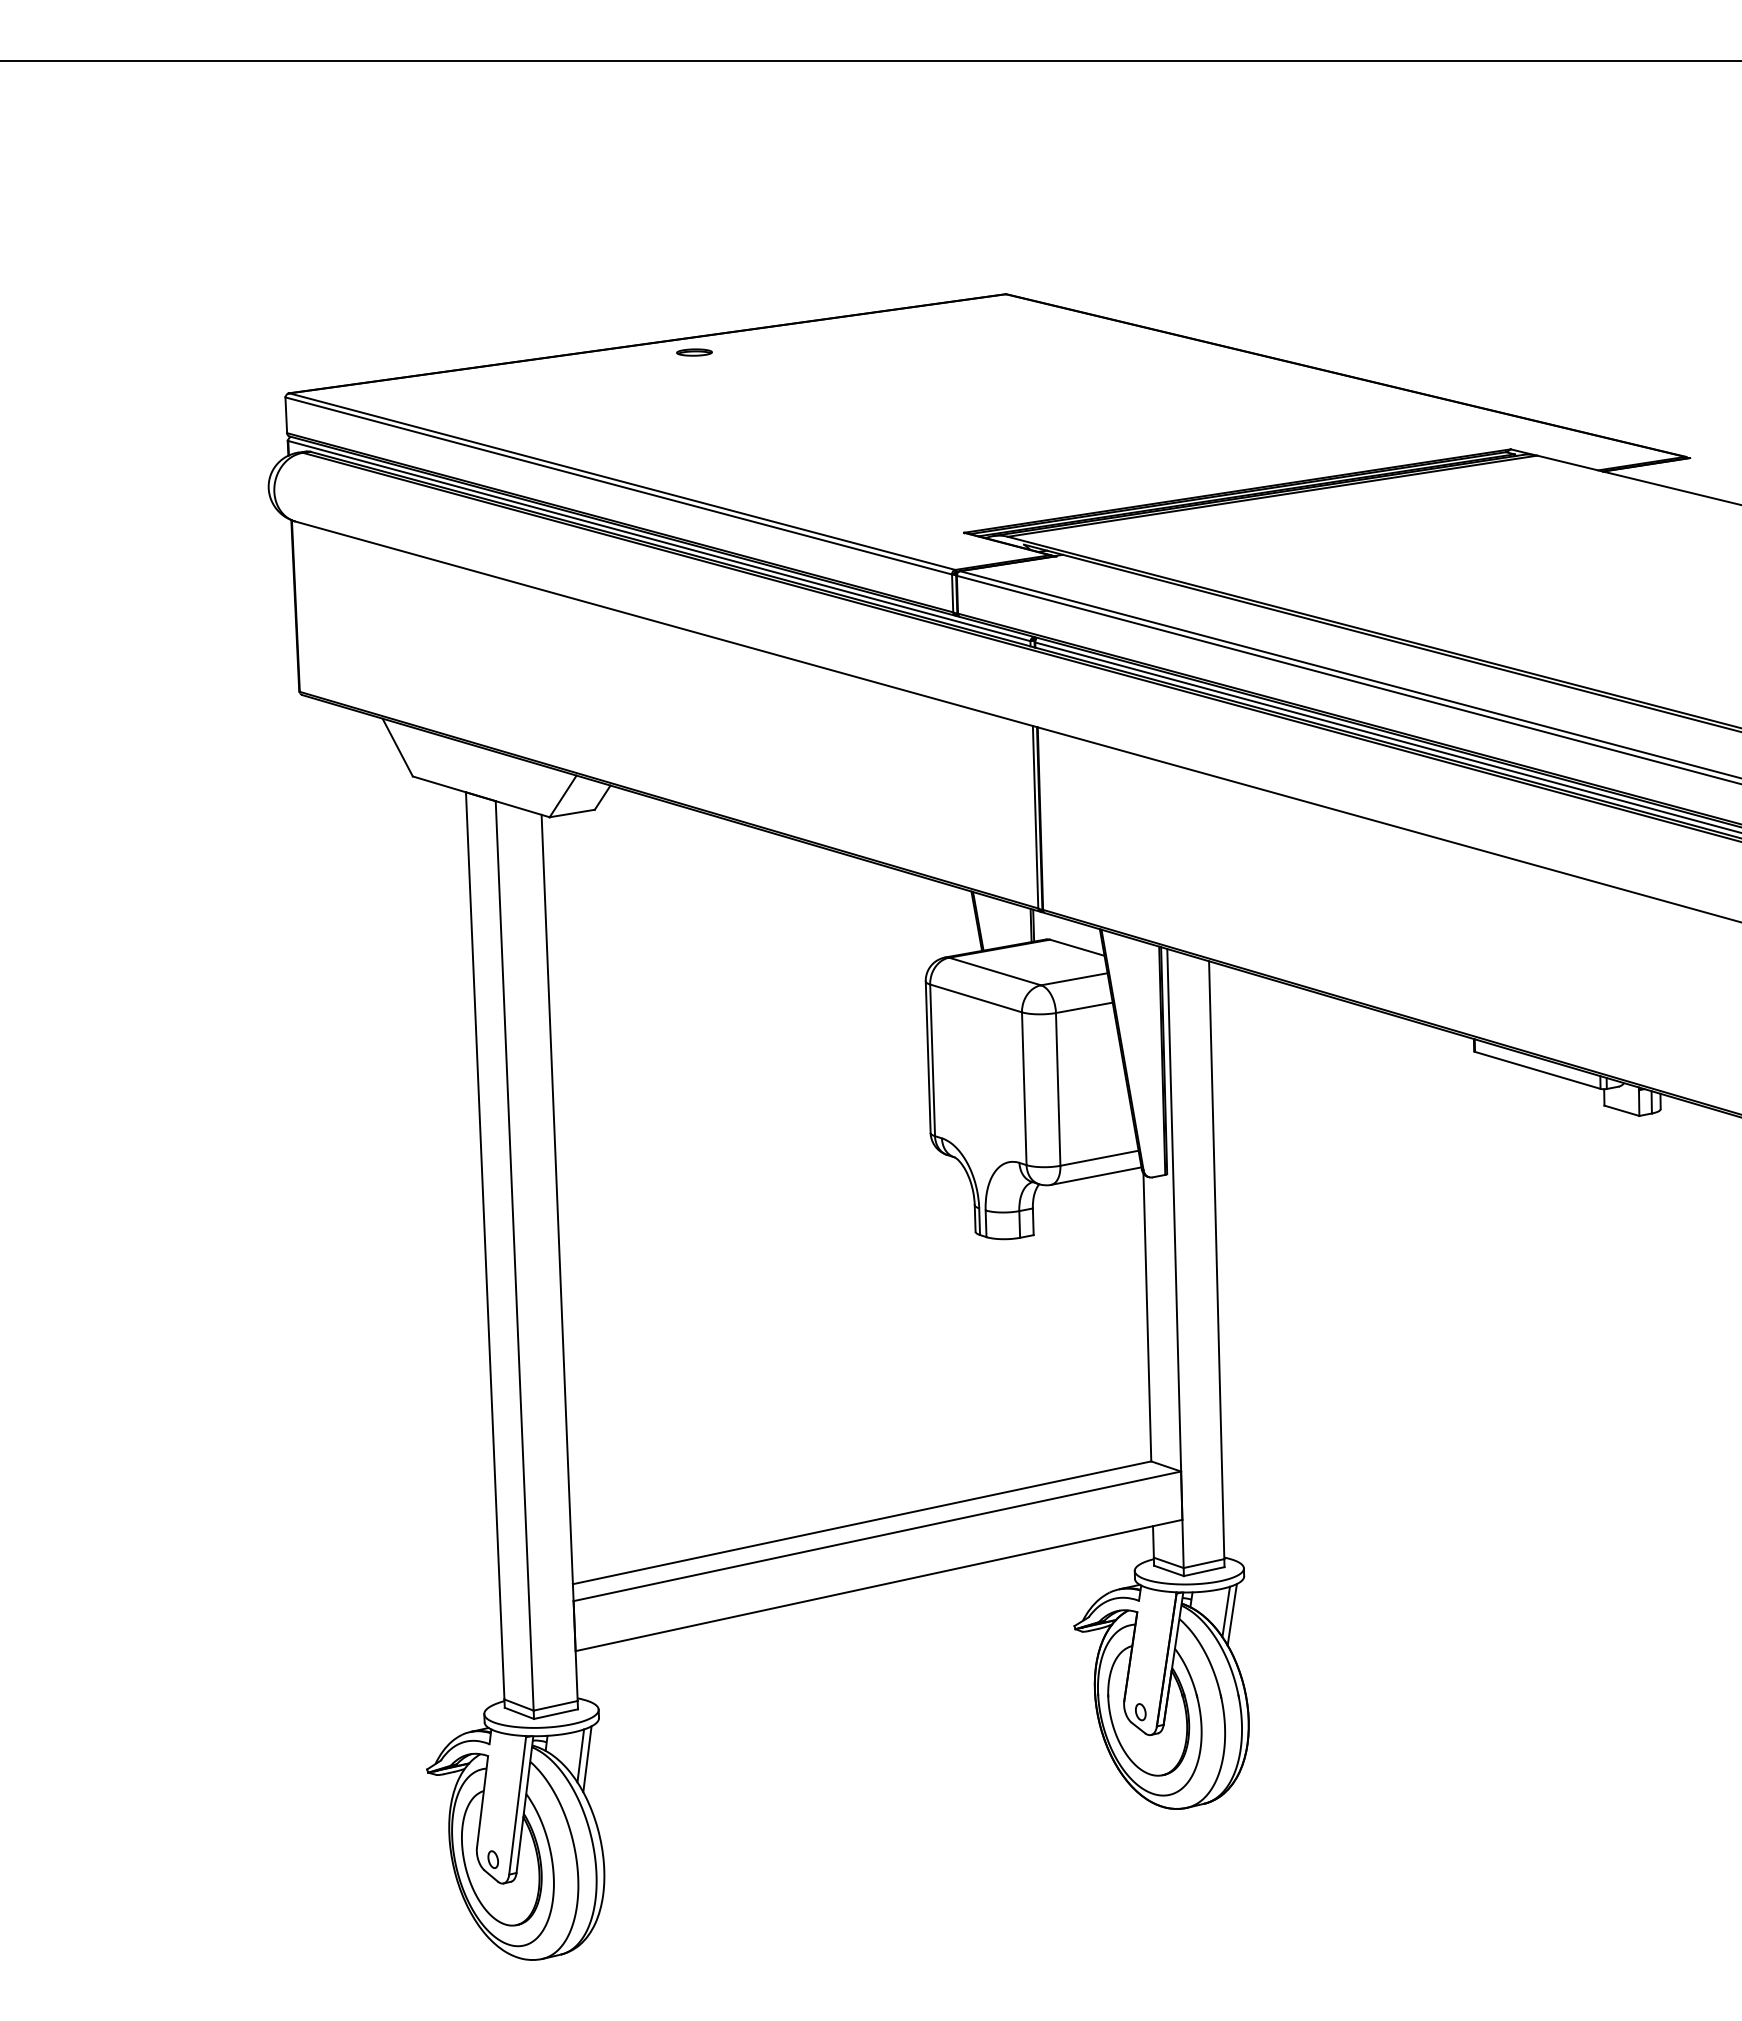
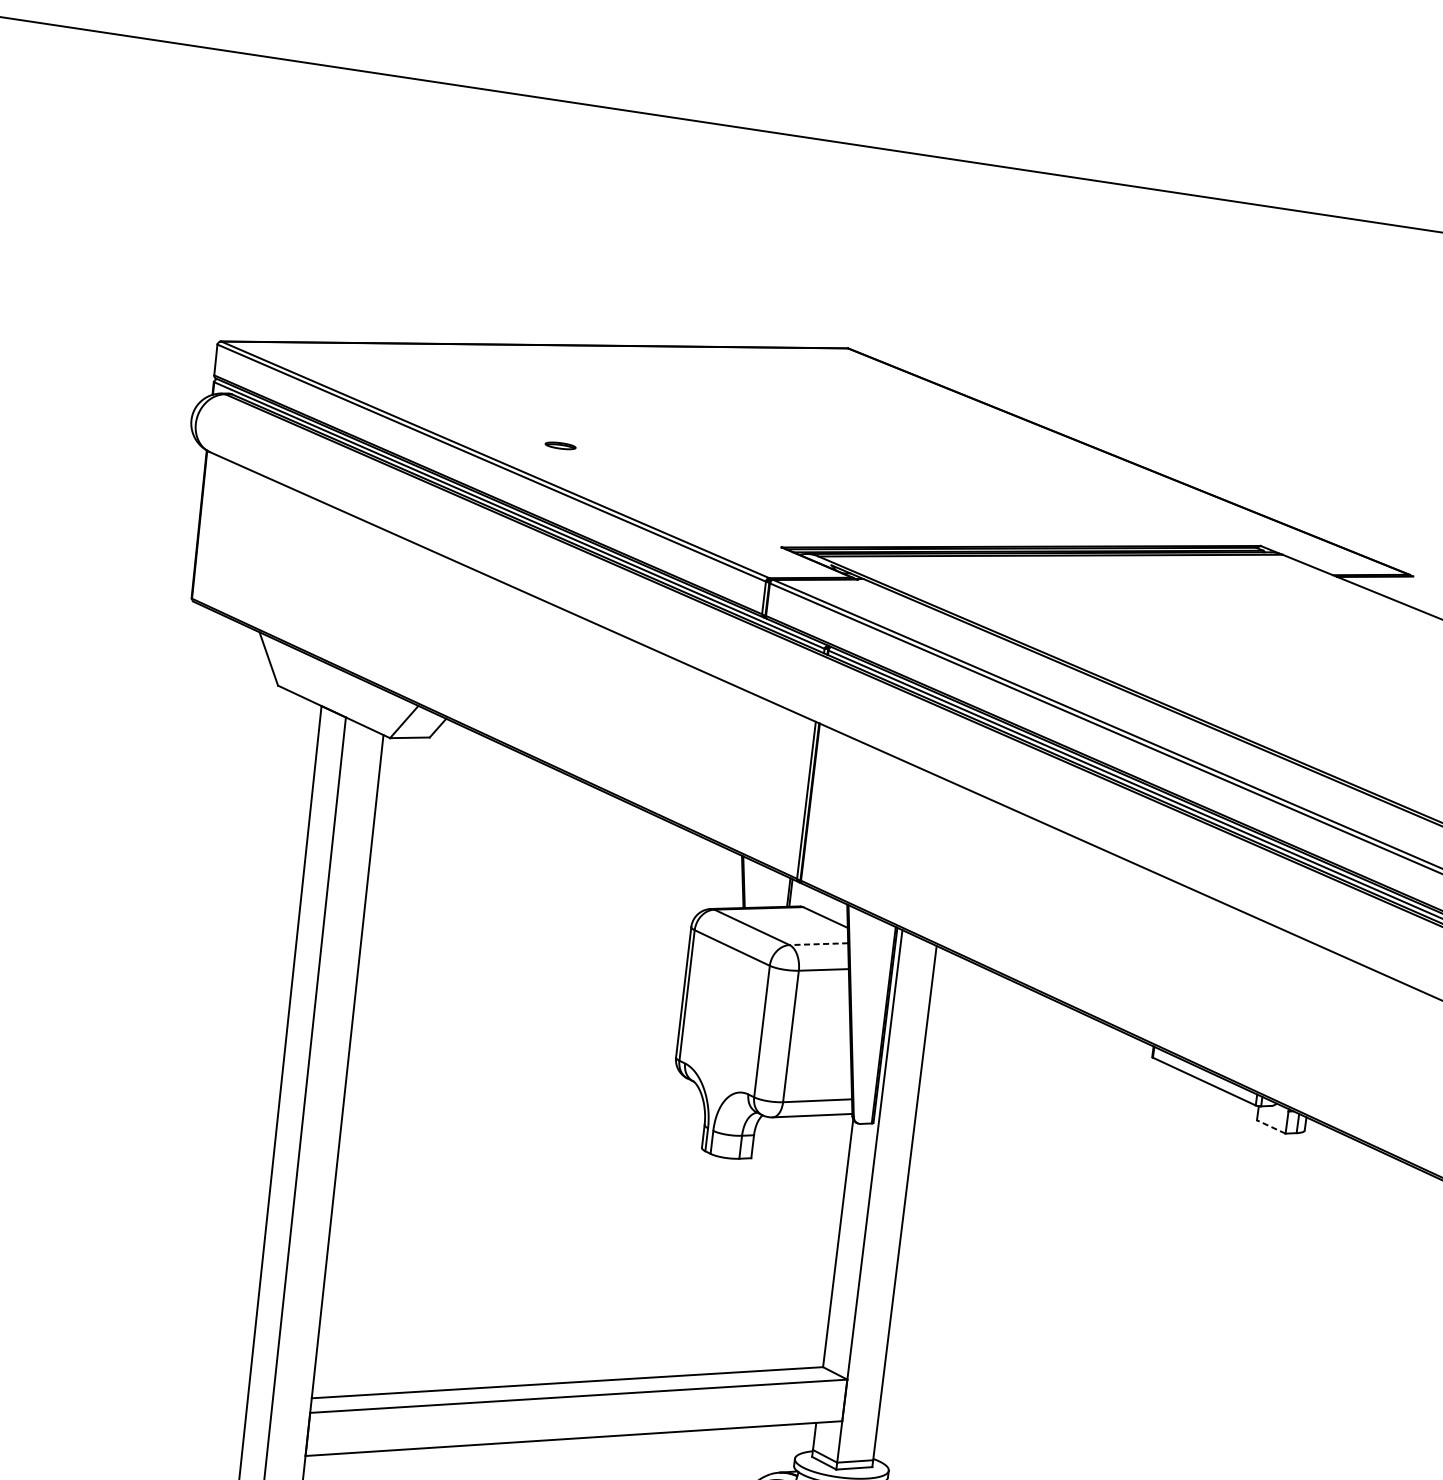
part: (694, 352) -> (560, 445), moved
line: (1074, 979) -> (819, 944), solid -> dashed
line: (1621, 1110) -> (1270, 1126), solid -> dashed

